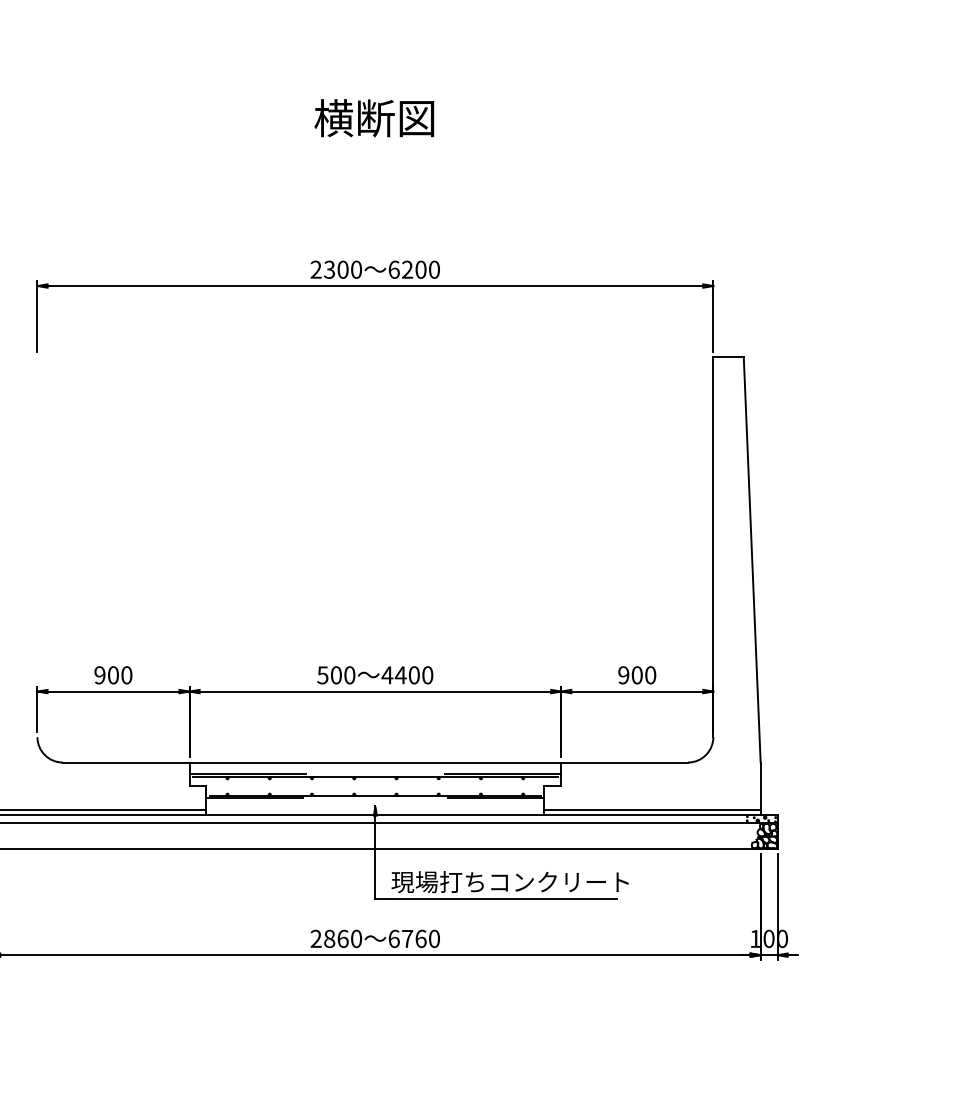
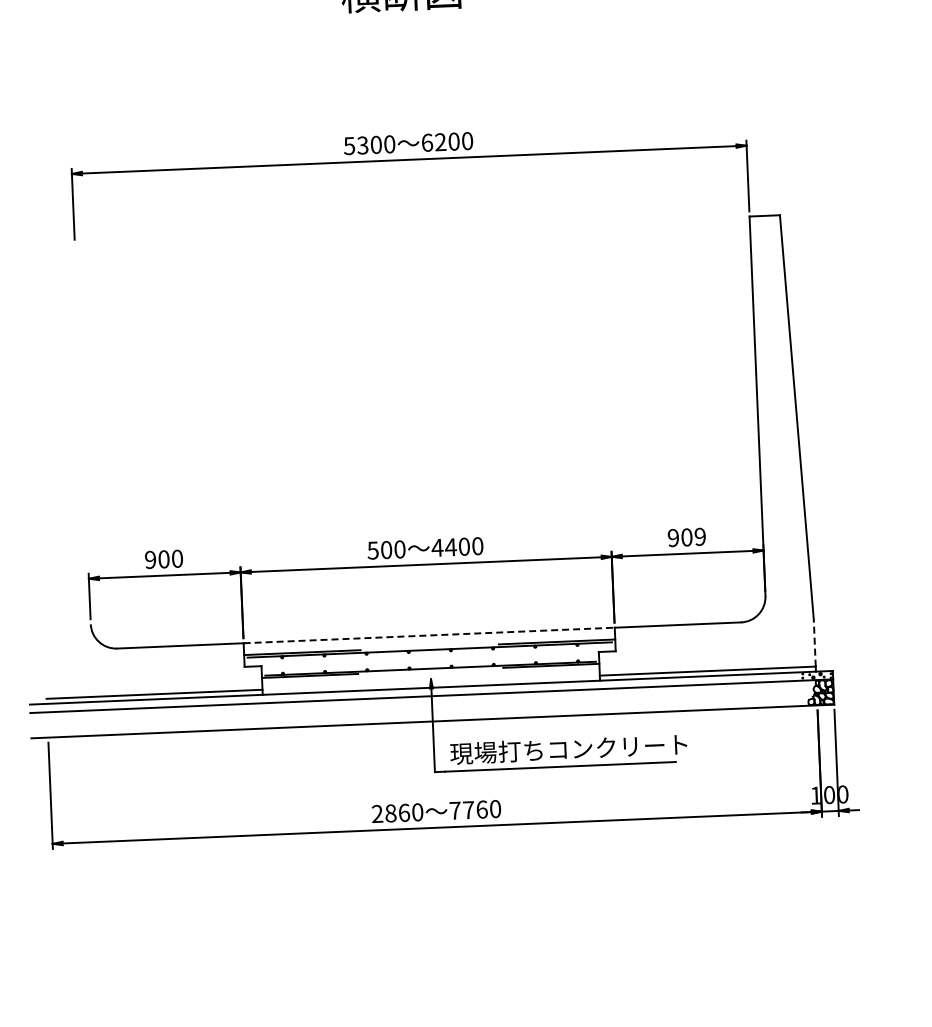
text: (315, 269) -> (348, 145), 2300 -> 5300
text: (650, 675) -> (700, 537), 900 -> 909
line: (375, 762) -> (429, 635), solid -> dashed
line: (760, 786) -> (814, 643), solid -> dashed
text: (393, 938) -> (454, 810), 6760 -> 7760

